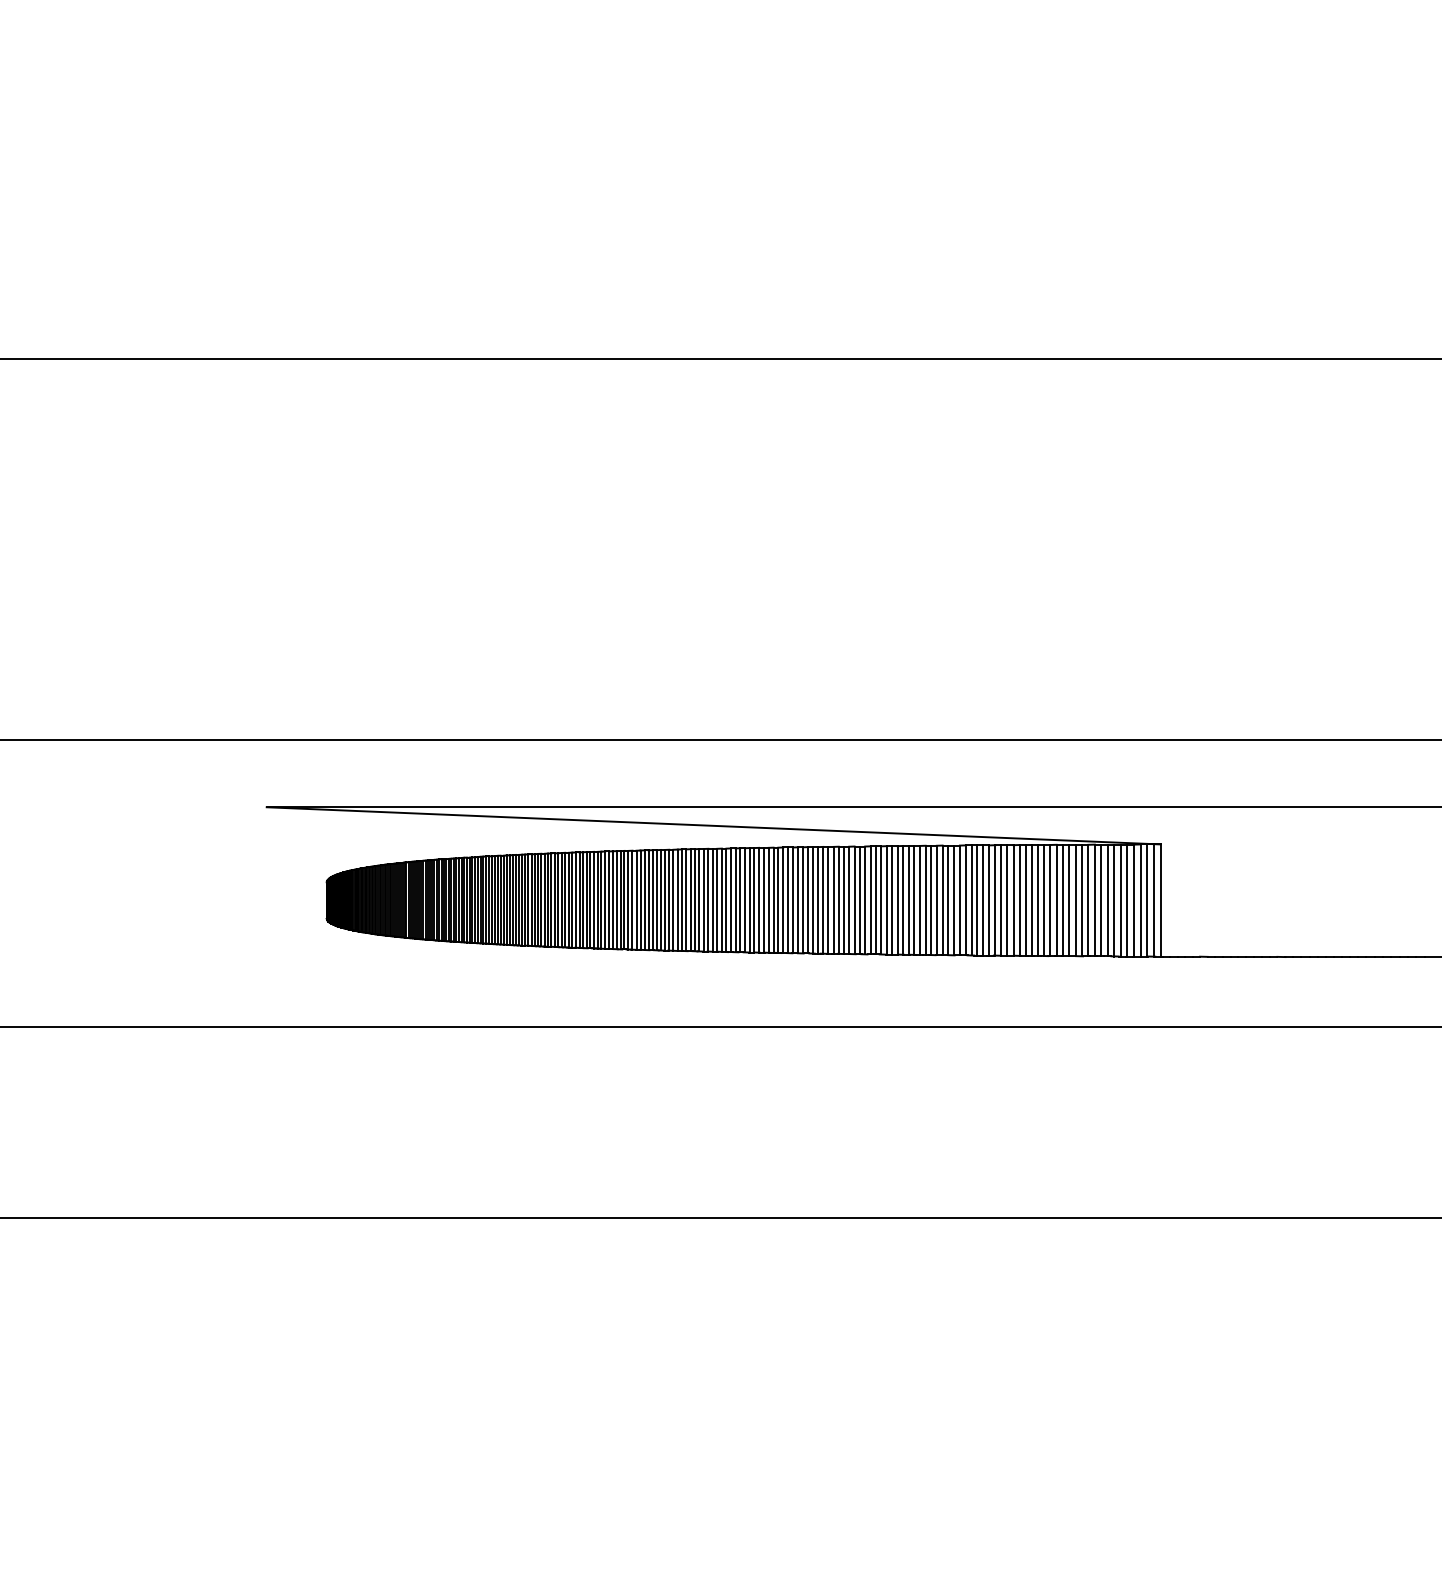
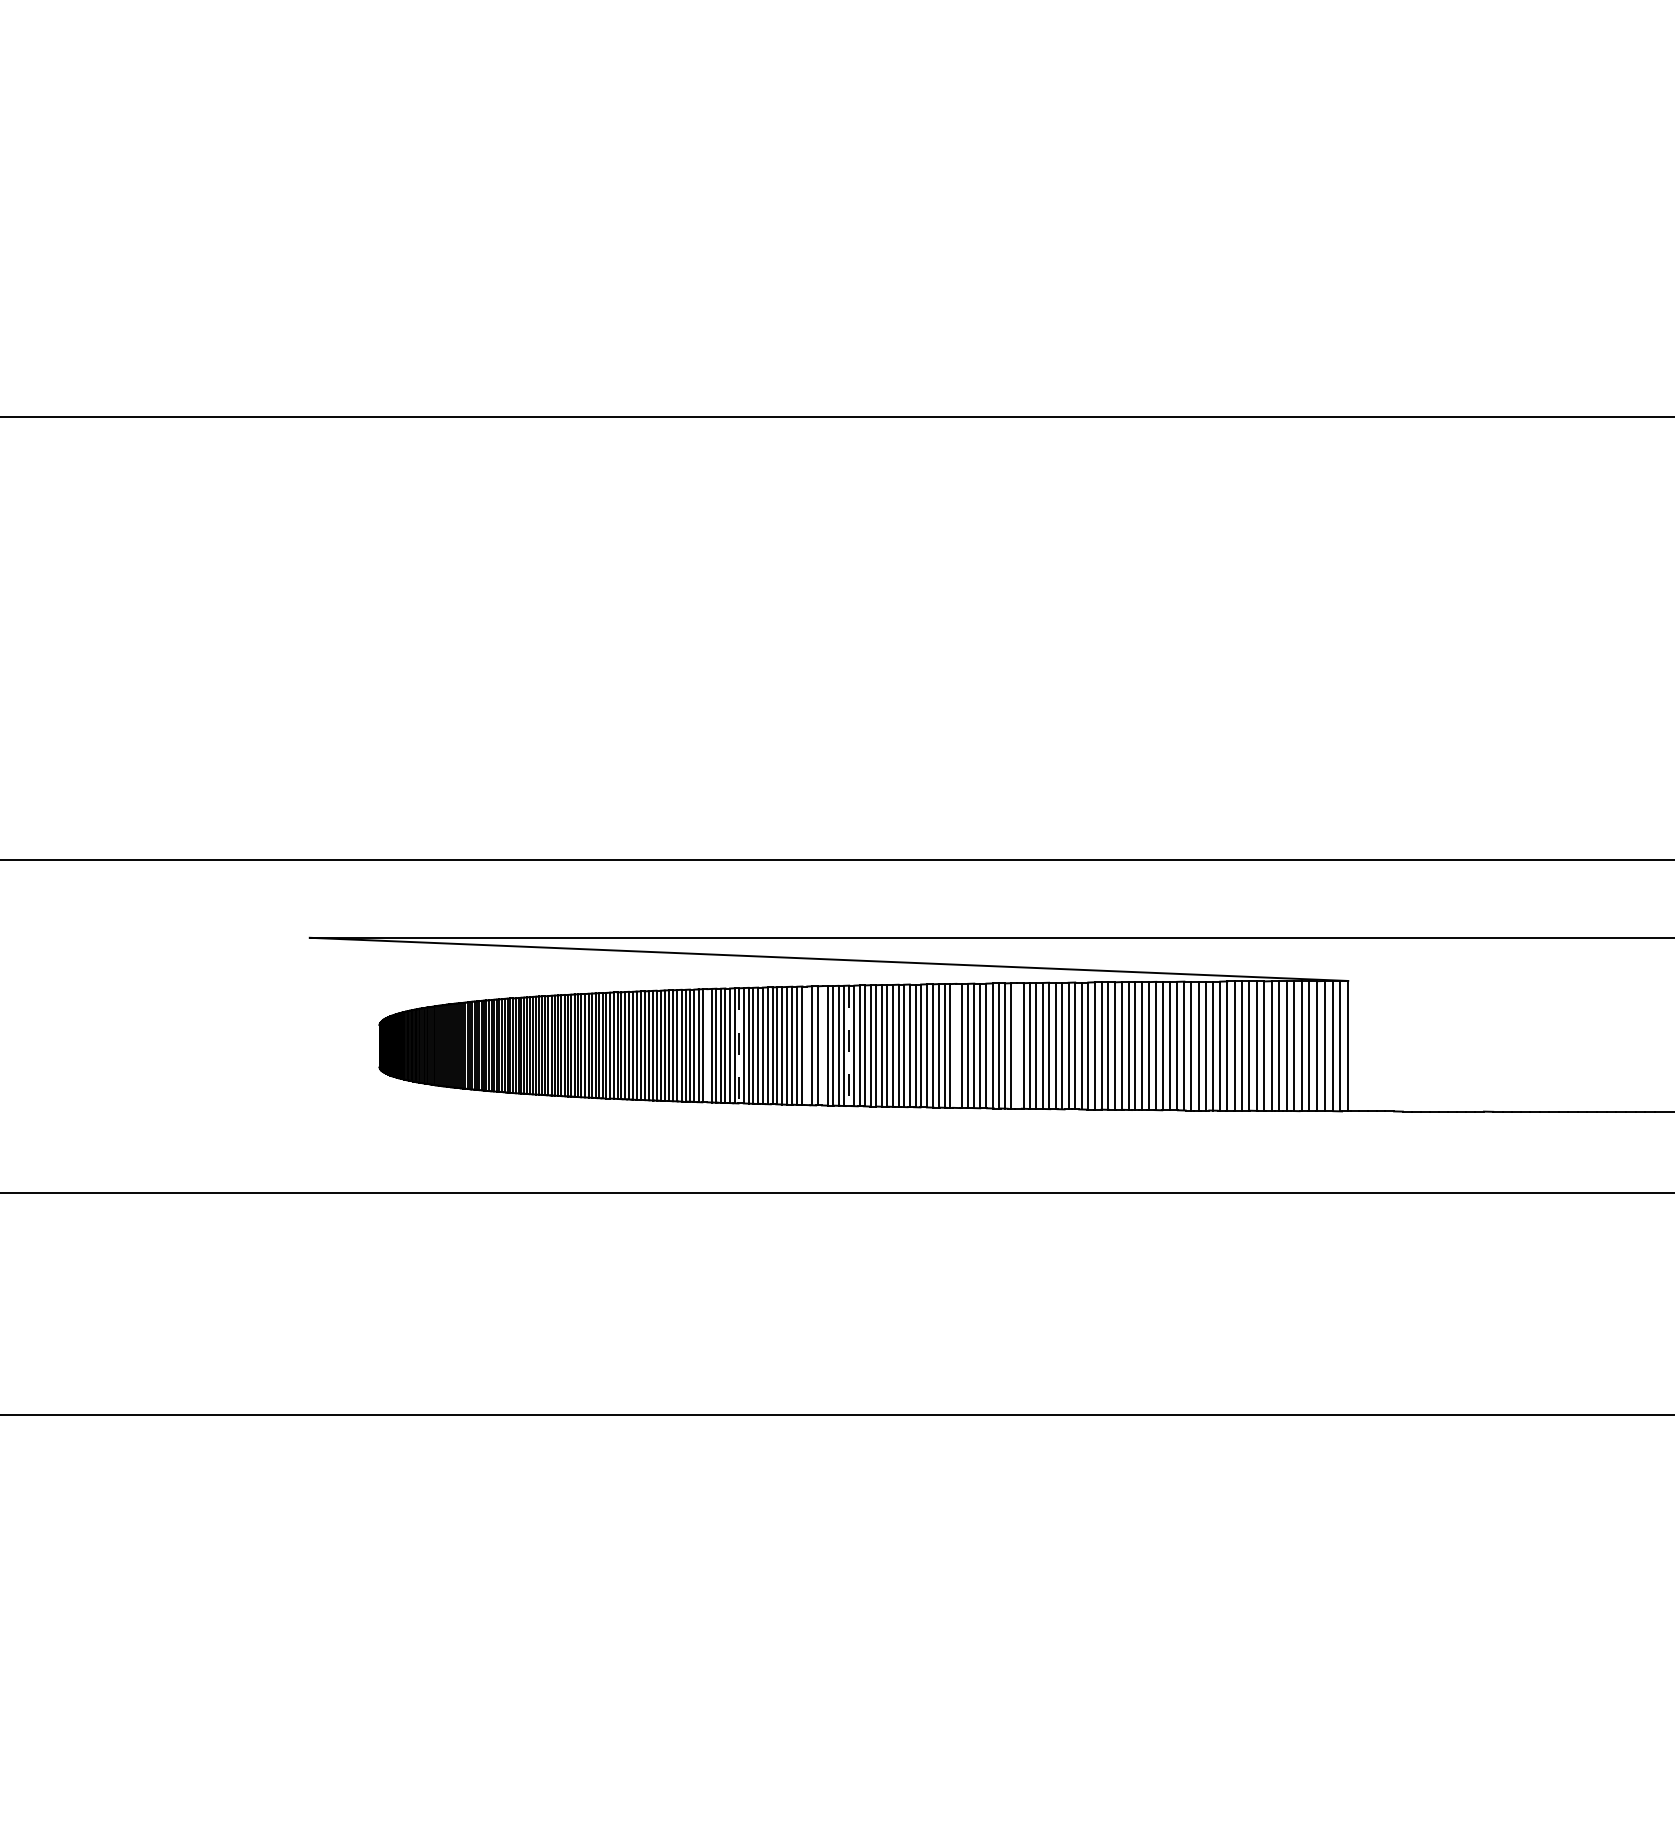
line: (609, 899) -> (707, 1045), removed
line: (636, 899) -> (739, 1045), solid -> dashed
line: (695, 899) -> (807, 1045), removed
line: (708, 899) -> (822, 1045), removed
line: (823, 899) -> (956, 1045), removed
line: (875, 899) -> (1017, 1045), removed
line: (731, 900) -> (849, 1046), solid -> dashed

